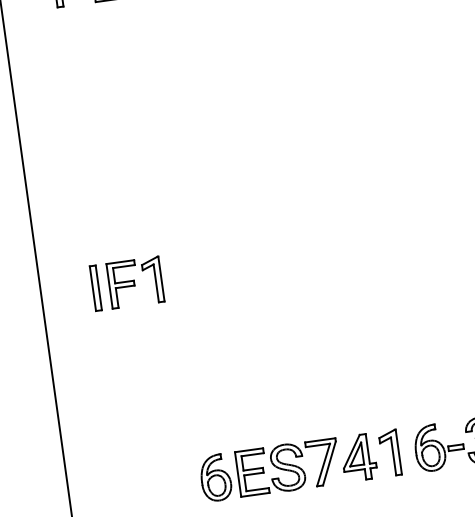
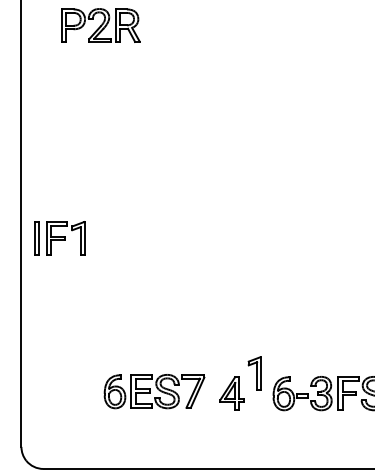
part: (126, 284) -> (59, 238), moved
part: (389, 453) -> (254, 373), moved
part: (270, 469) -> (154, 391), moved

